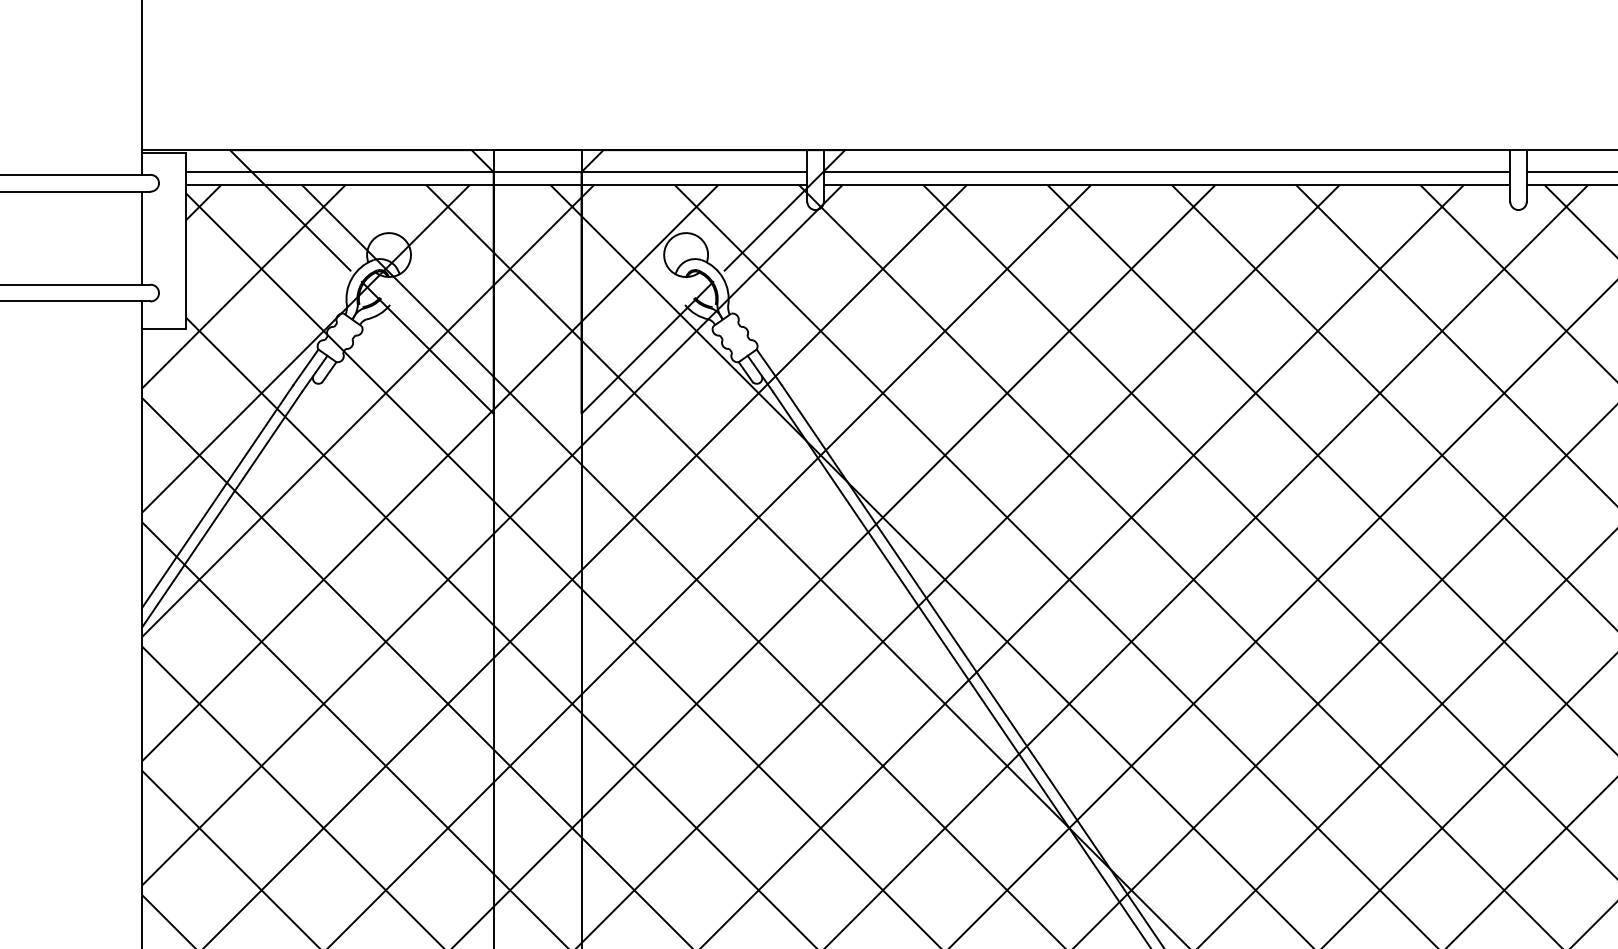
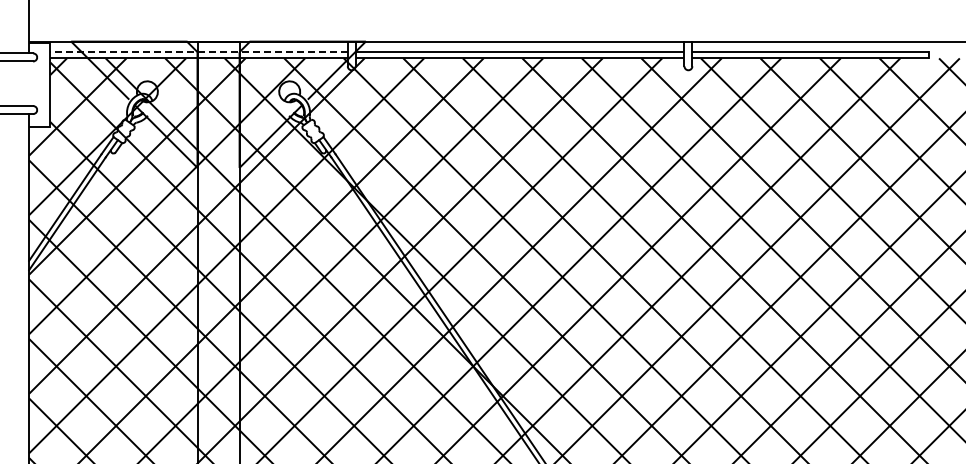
line: (495, 170) -> (198, 51), solid -> dashed
line: (142, 237) -> (29, 83), removed

